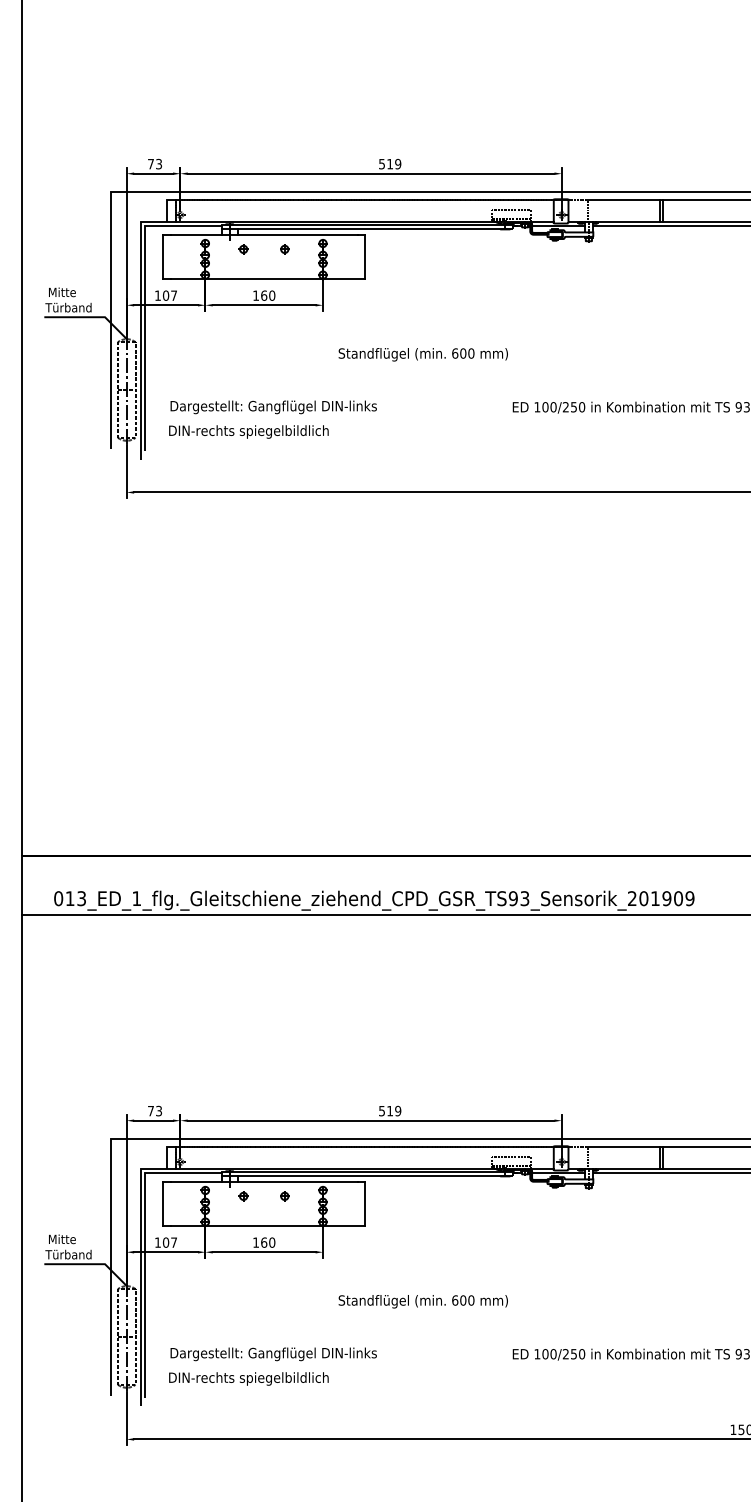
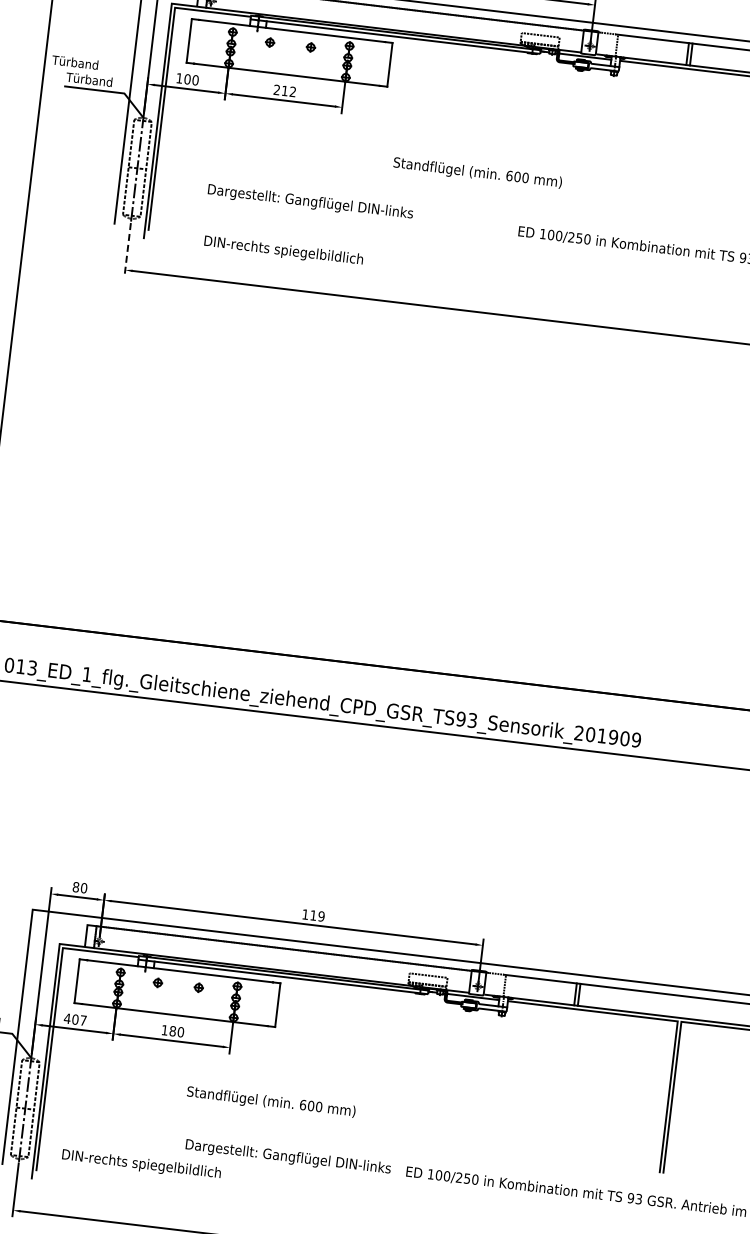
text: (52, 292) -> (75, 62), Mitte -> Türband
text: (174, 295) -> (195, 80), 107 -> 100
text: (264, 295) -> (285, 90), 160 -> 212
text: (422, 354) -> (476, 173), moved
text: (273, 407) -> (310, 202), moved
text: (248, 431) -> (283, 250), moved
line: (126, 471) -> (127, 249), solid -> dashed
text: (154, 1110) -> (79, 887), 73 -> 80
text: (381, 1111) -> (304, 914), 519 -> 119
text: (157, 1242) -> (66, 1018), 107 -> 407
text: (264, 1242) -> (173, 1031), 160 -> 180
text: (422, 1301) -> (270, 1102), moved
text: (273, 1354) -> (288, 1157), moved

